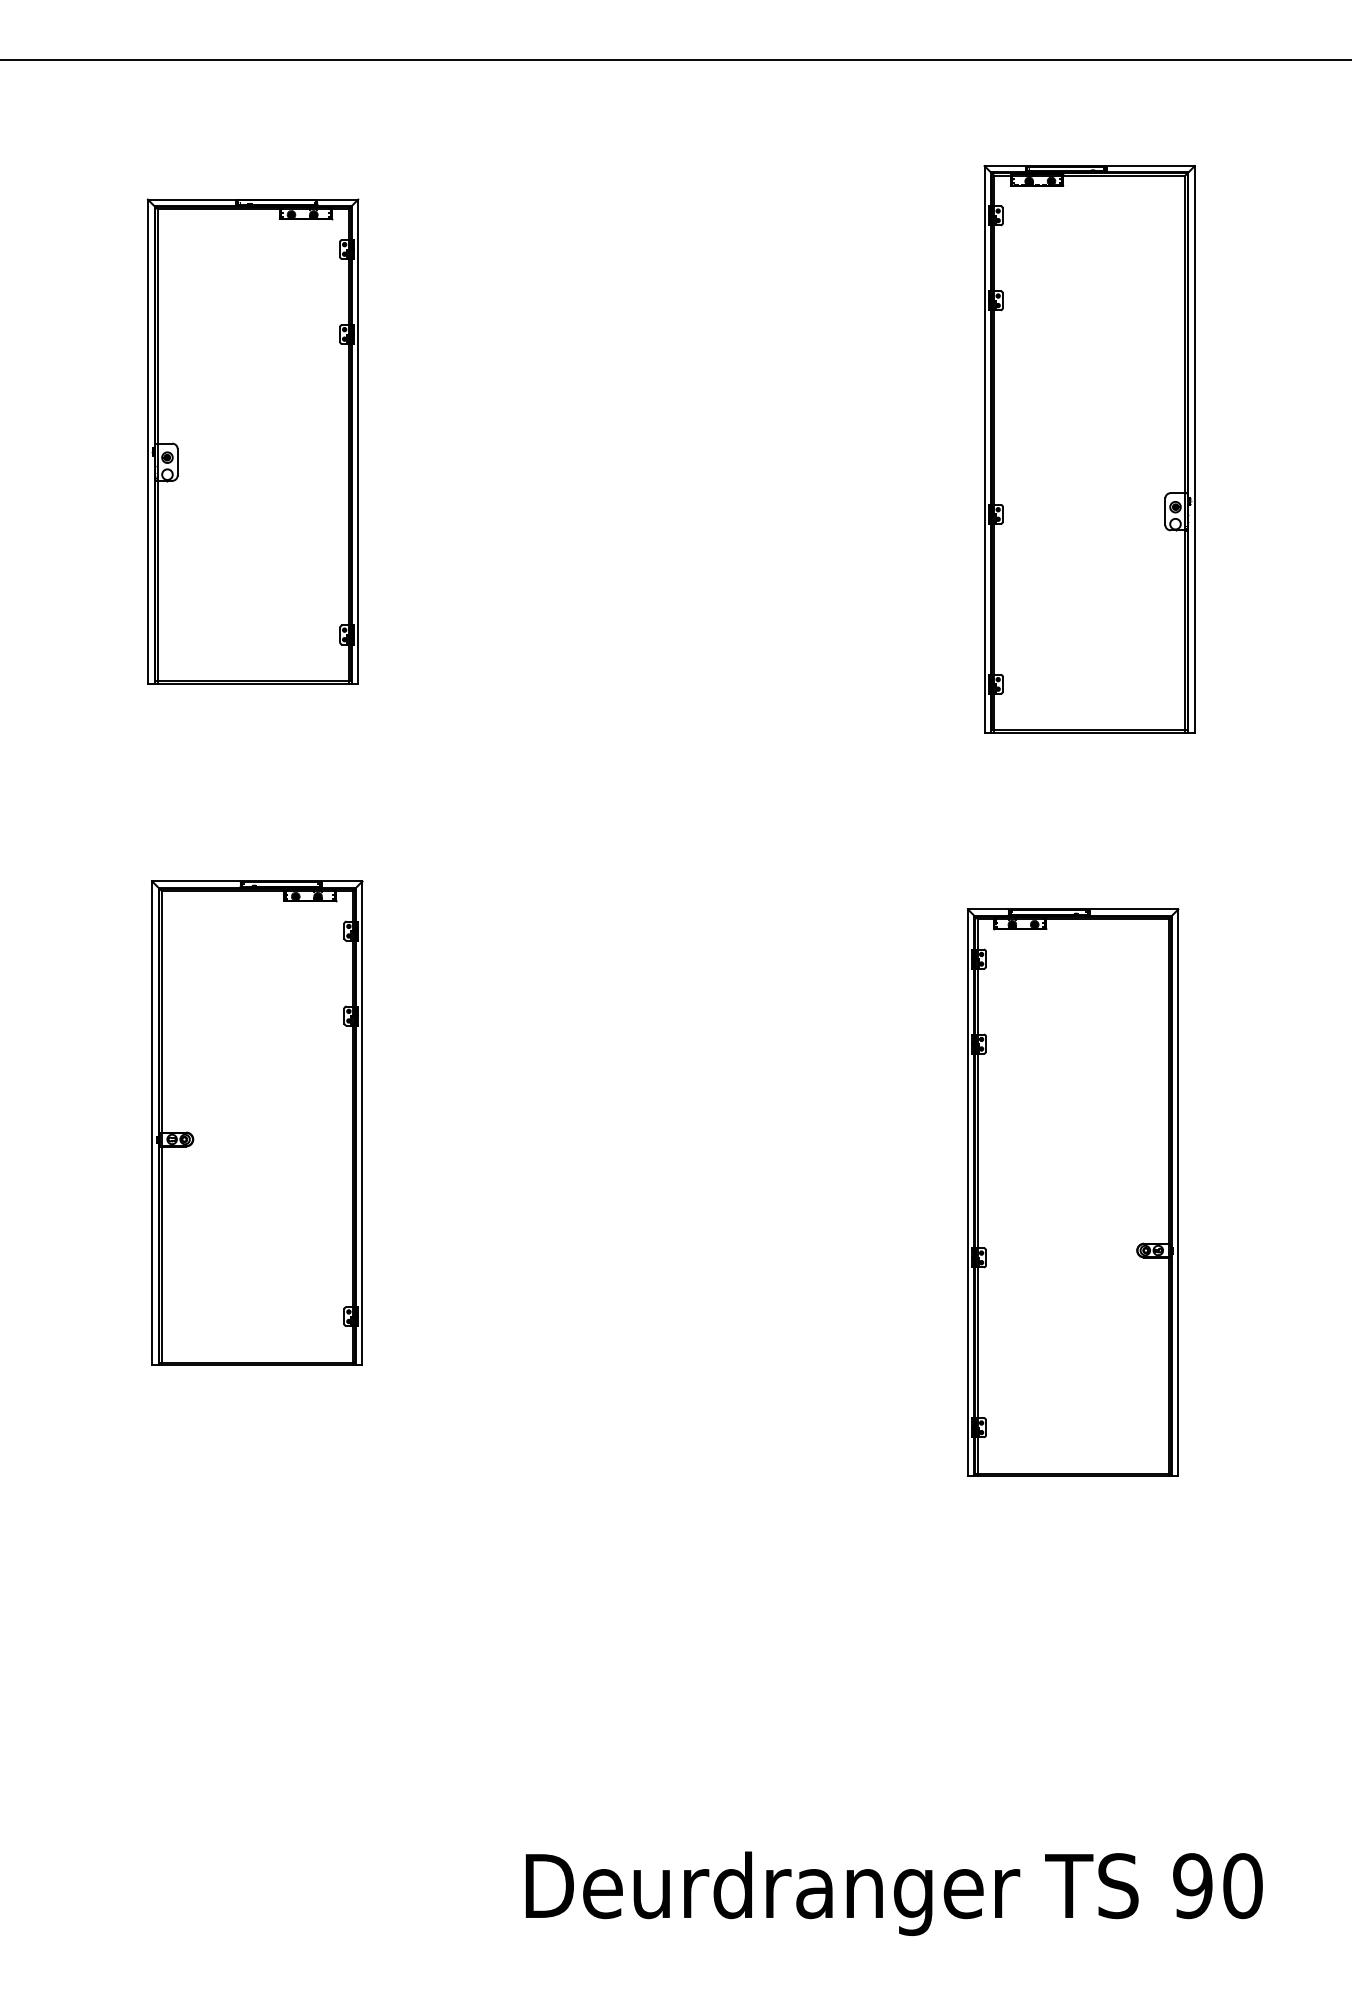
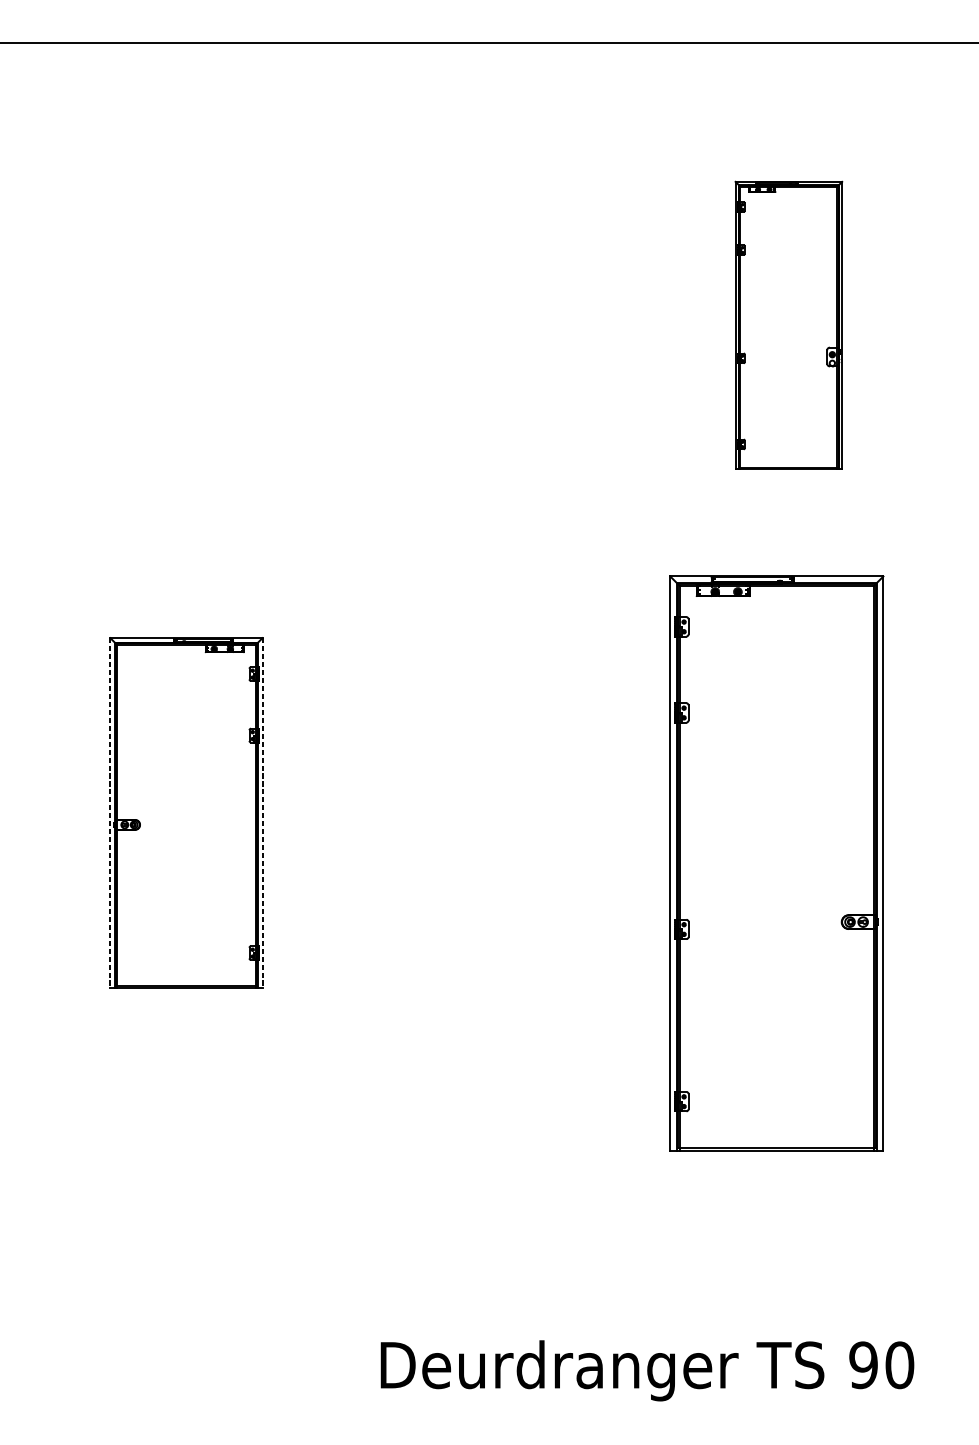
part: (252, 441) -> (182, 319), removed
part: (1089, 449) -> (788, 325), size x0.7
line: (152, 1123) -> (110, 813), solid -> dashed
line: (362, 1123) -> (262, 813), solid -> dashed
part: (1073, 1192) -> (777, 863), size x1.4

